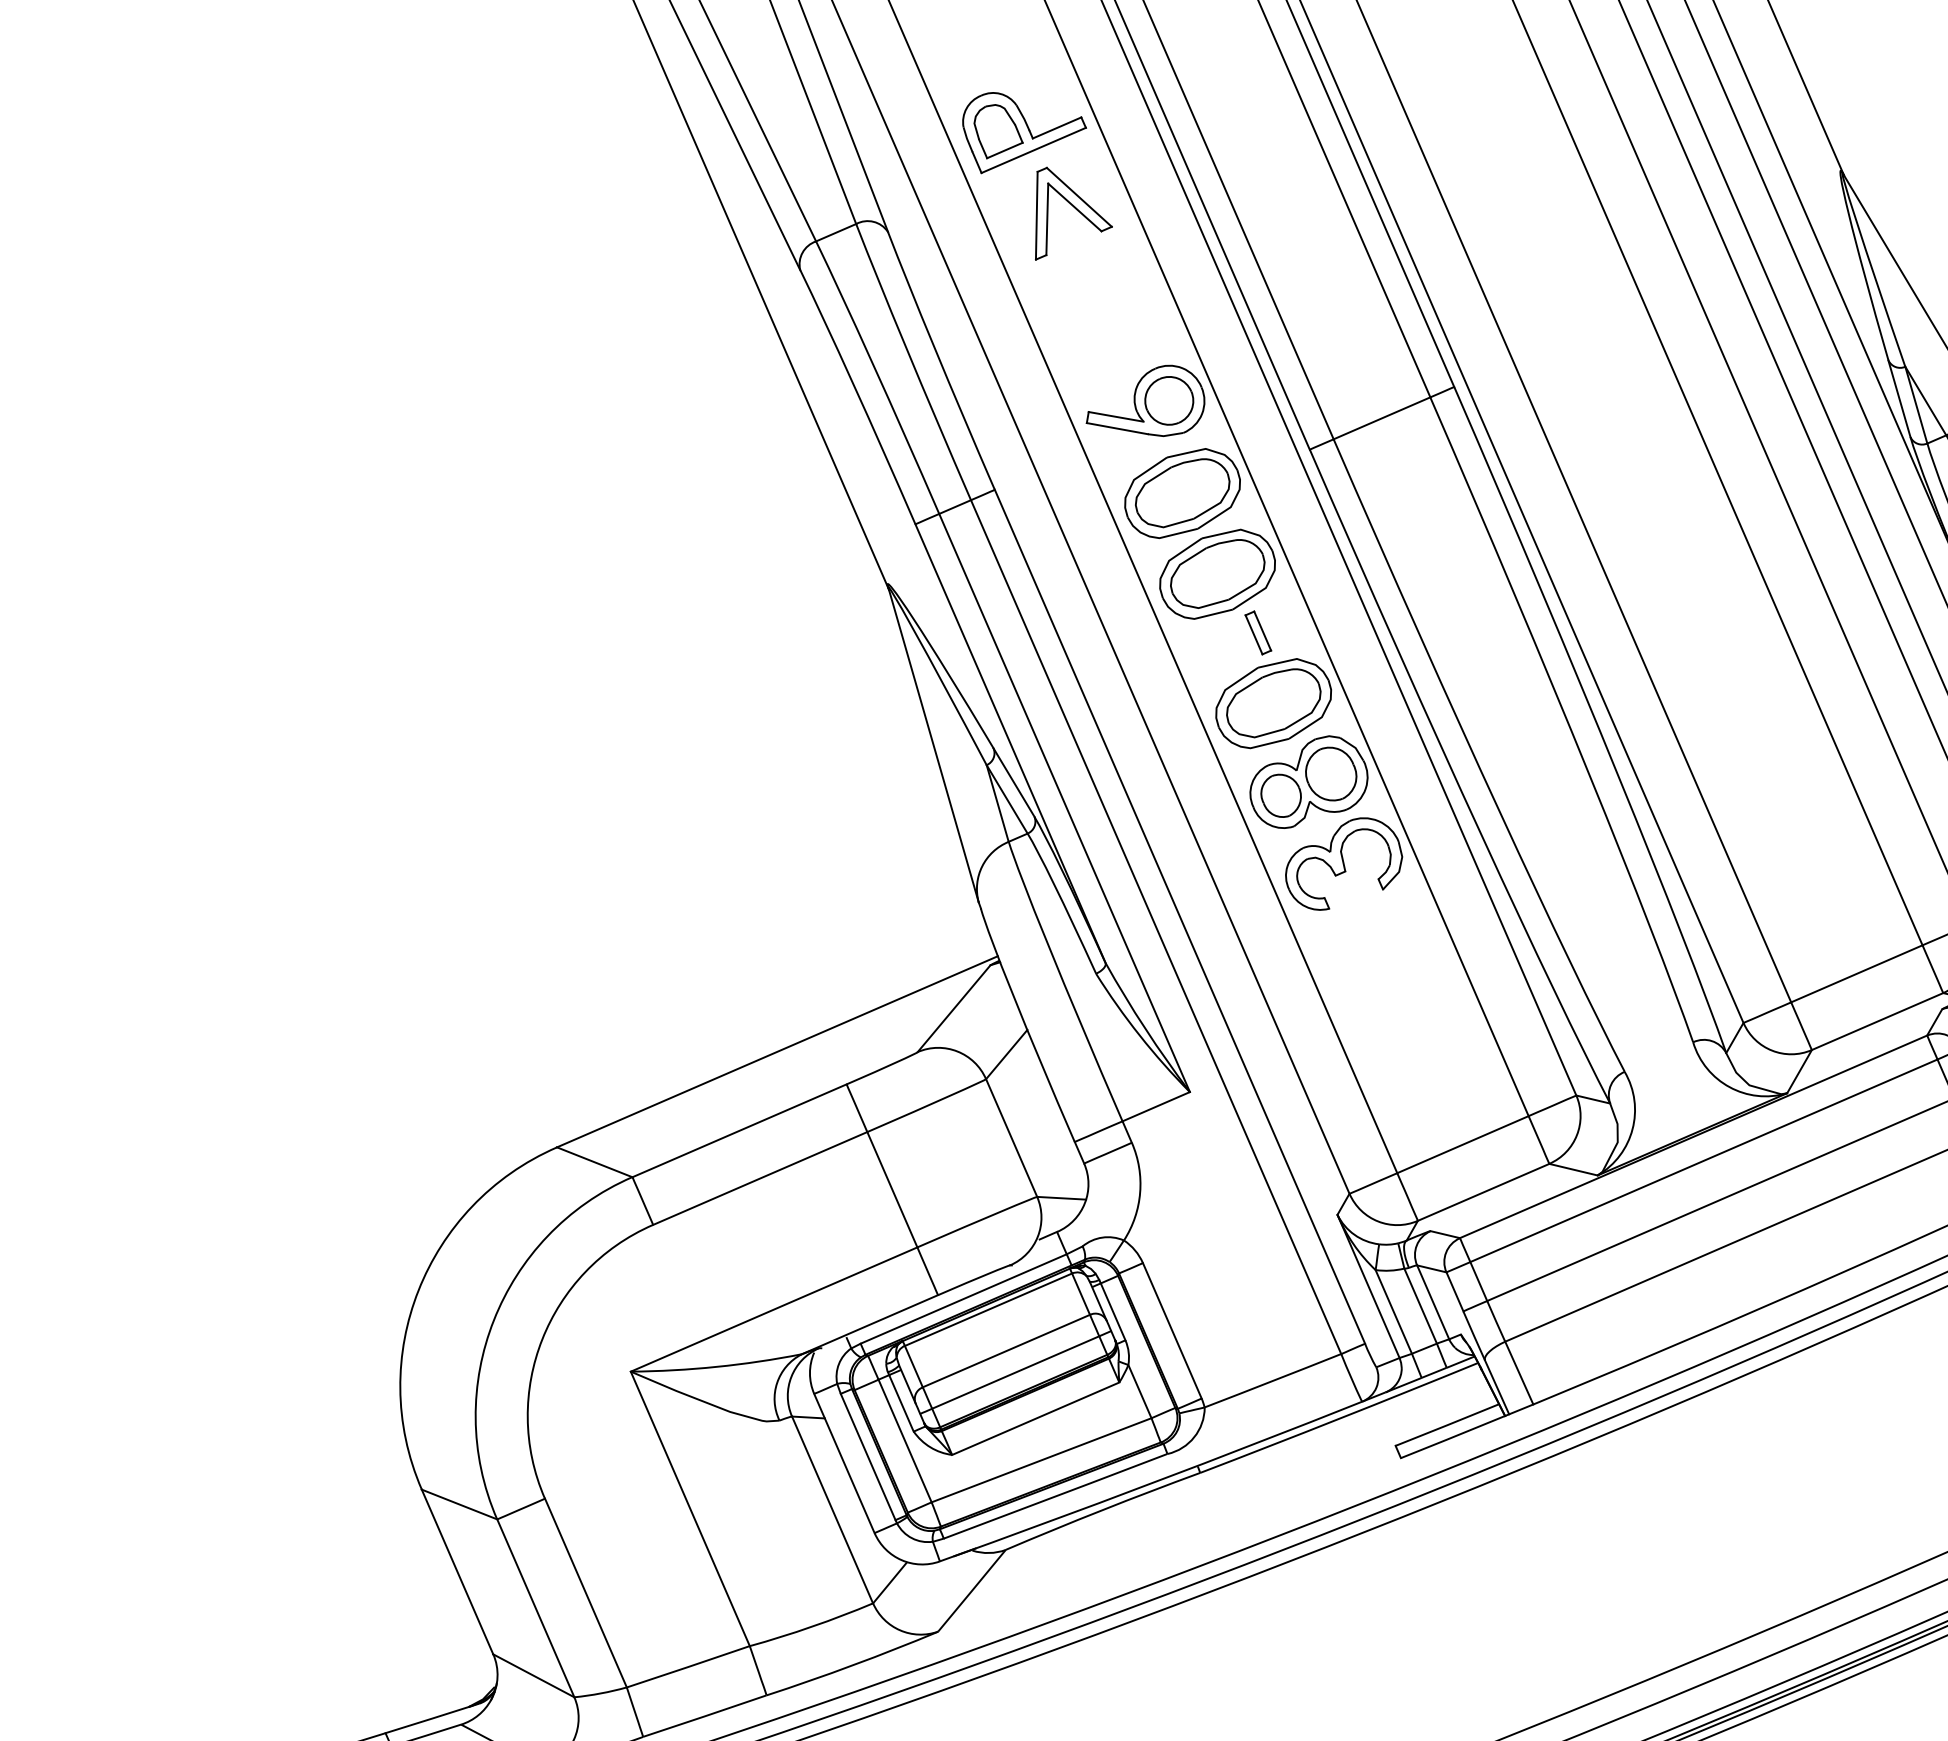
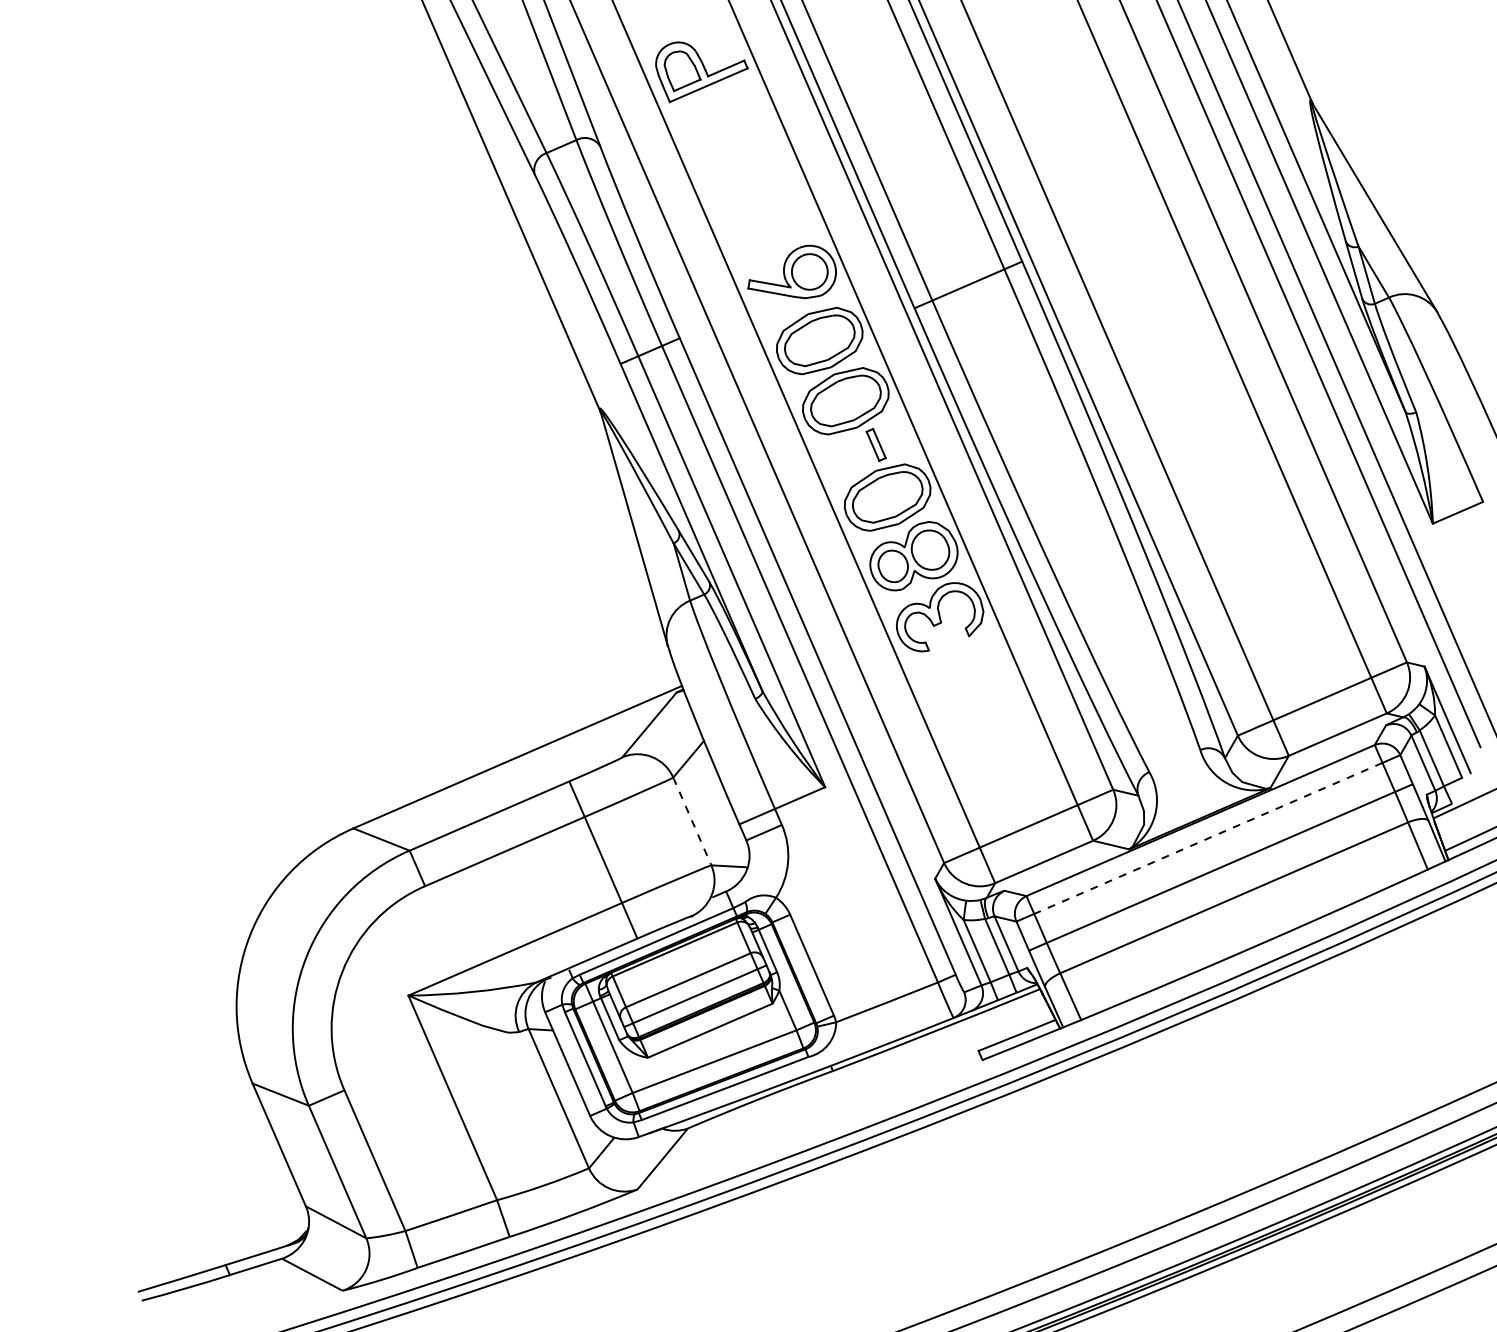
part: (1073, 213) -> (738, 132), removed
line: (1011, 1138) -> (692, 821), solid -> dashed
line: (1704, 1160) -> (1208, 838), solid -> dashed

